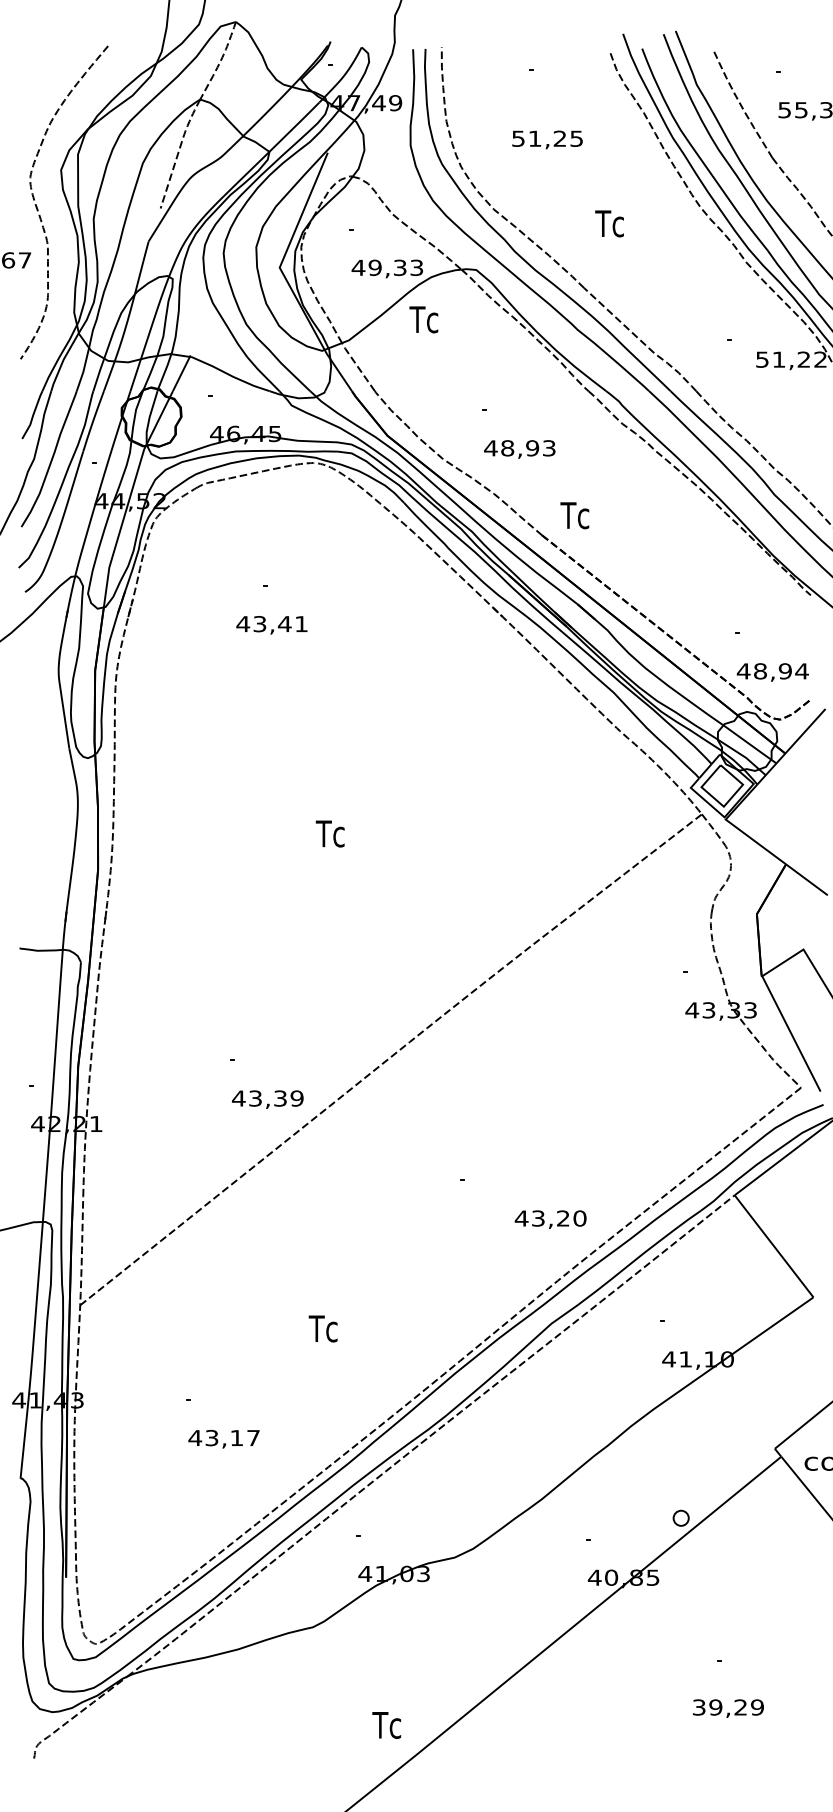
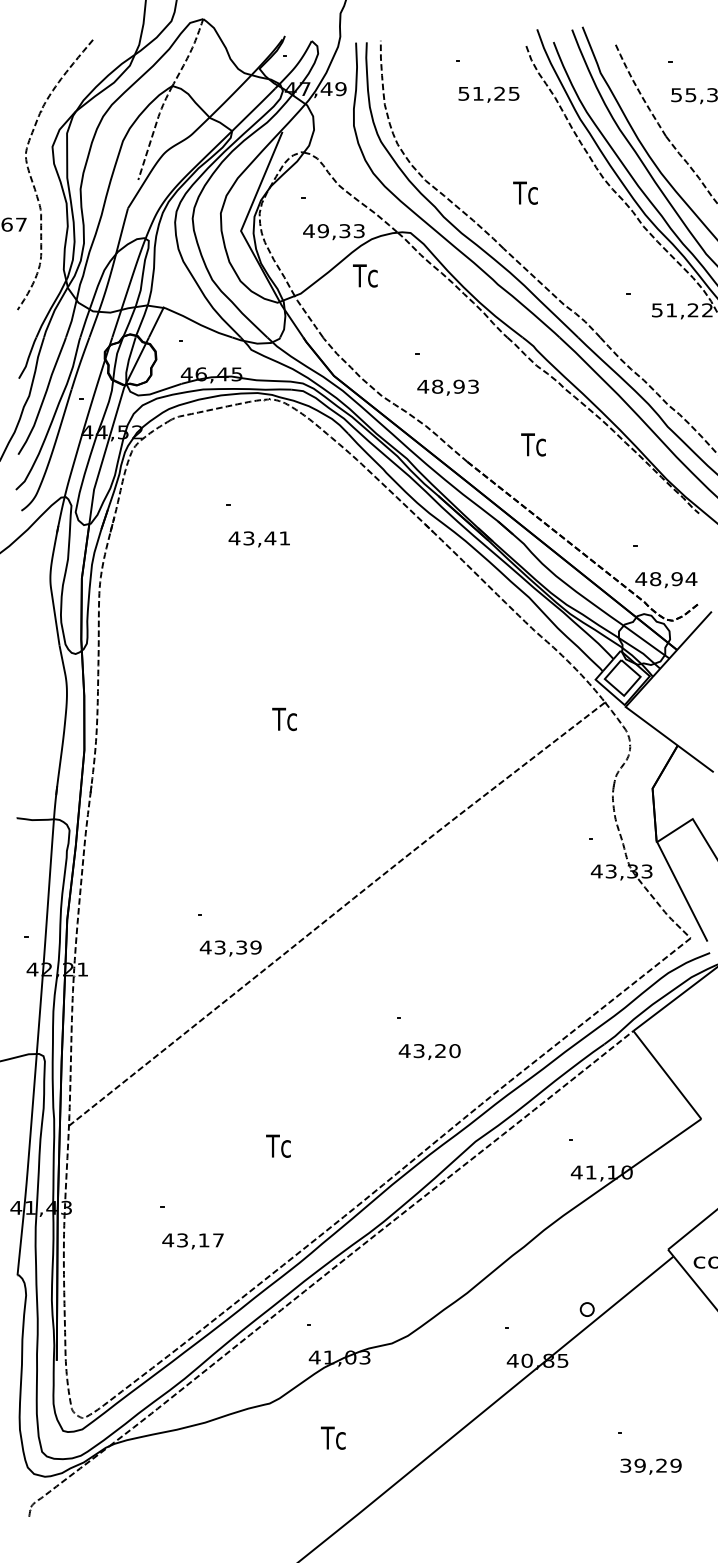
text: (546, 139) -> (488, 94), moved
text: (574, 515) -> (533, 444), moved
text: (270, 625) -> (258, 539), moved
text: (550, 1219) -> (429, 1051), moved
text: (727, 1708) -> (650, 1466), moved
text: (386, 1724) -> (333, 1437), moved

